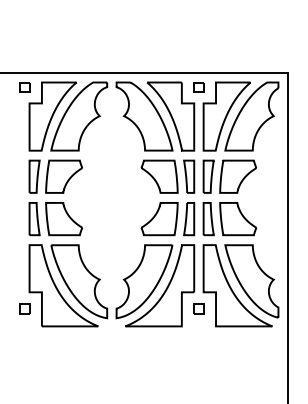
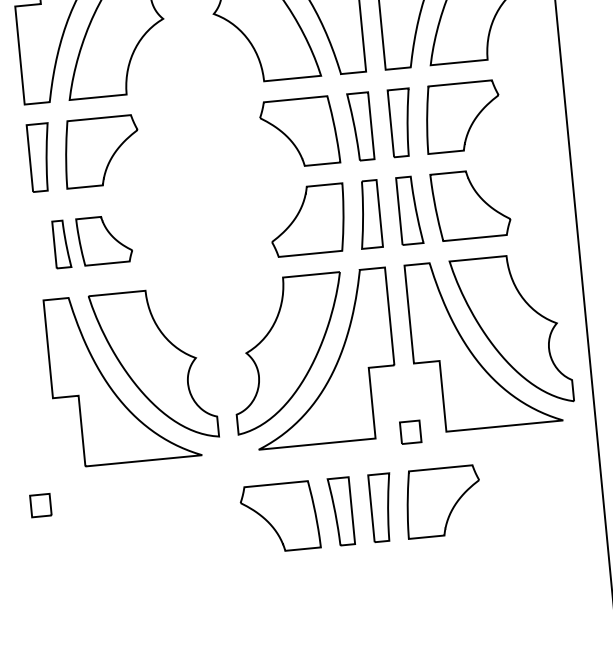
part: (55, 219) -> (92, 242), size x0.7
part: (24, 308) -> (40, 504), moved
part: (198, 308) -> (409, 431), moved
part: (171, 359) -> (360, 509), added

